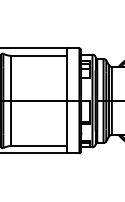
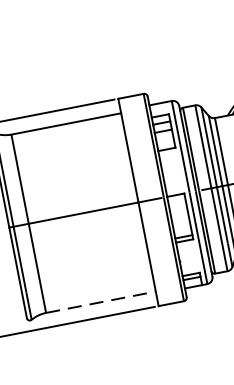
line: (38, 146) -> (100, 303), solid -> dashed

